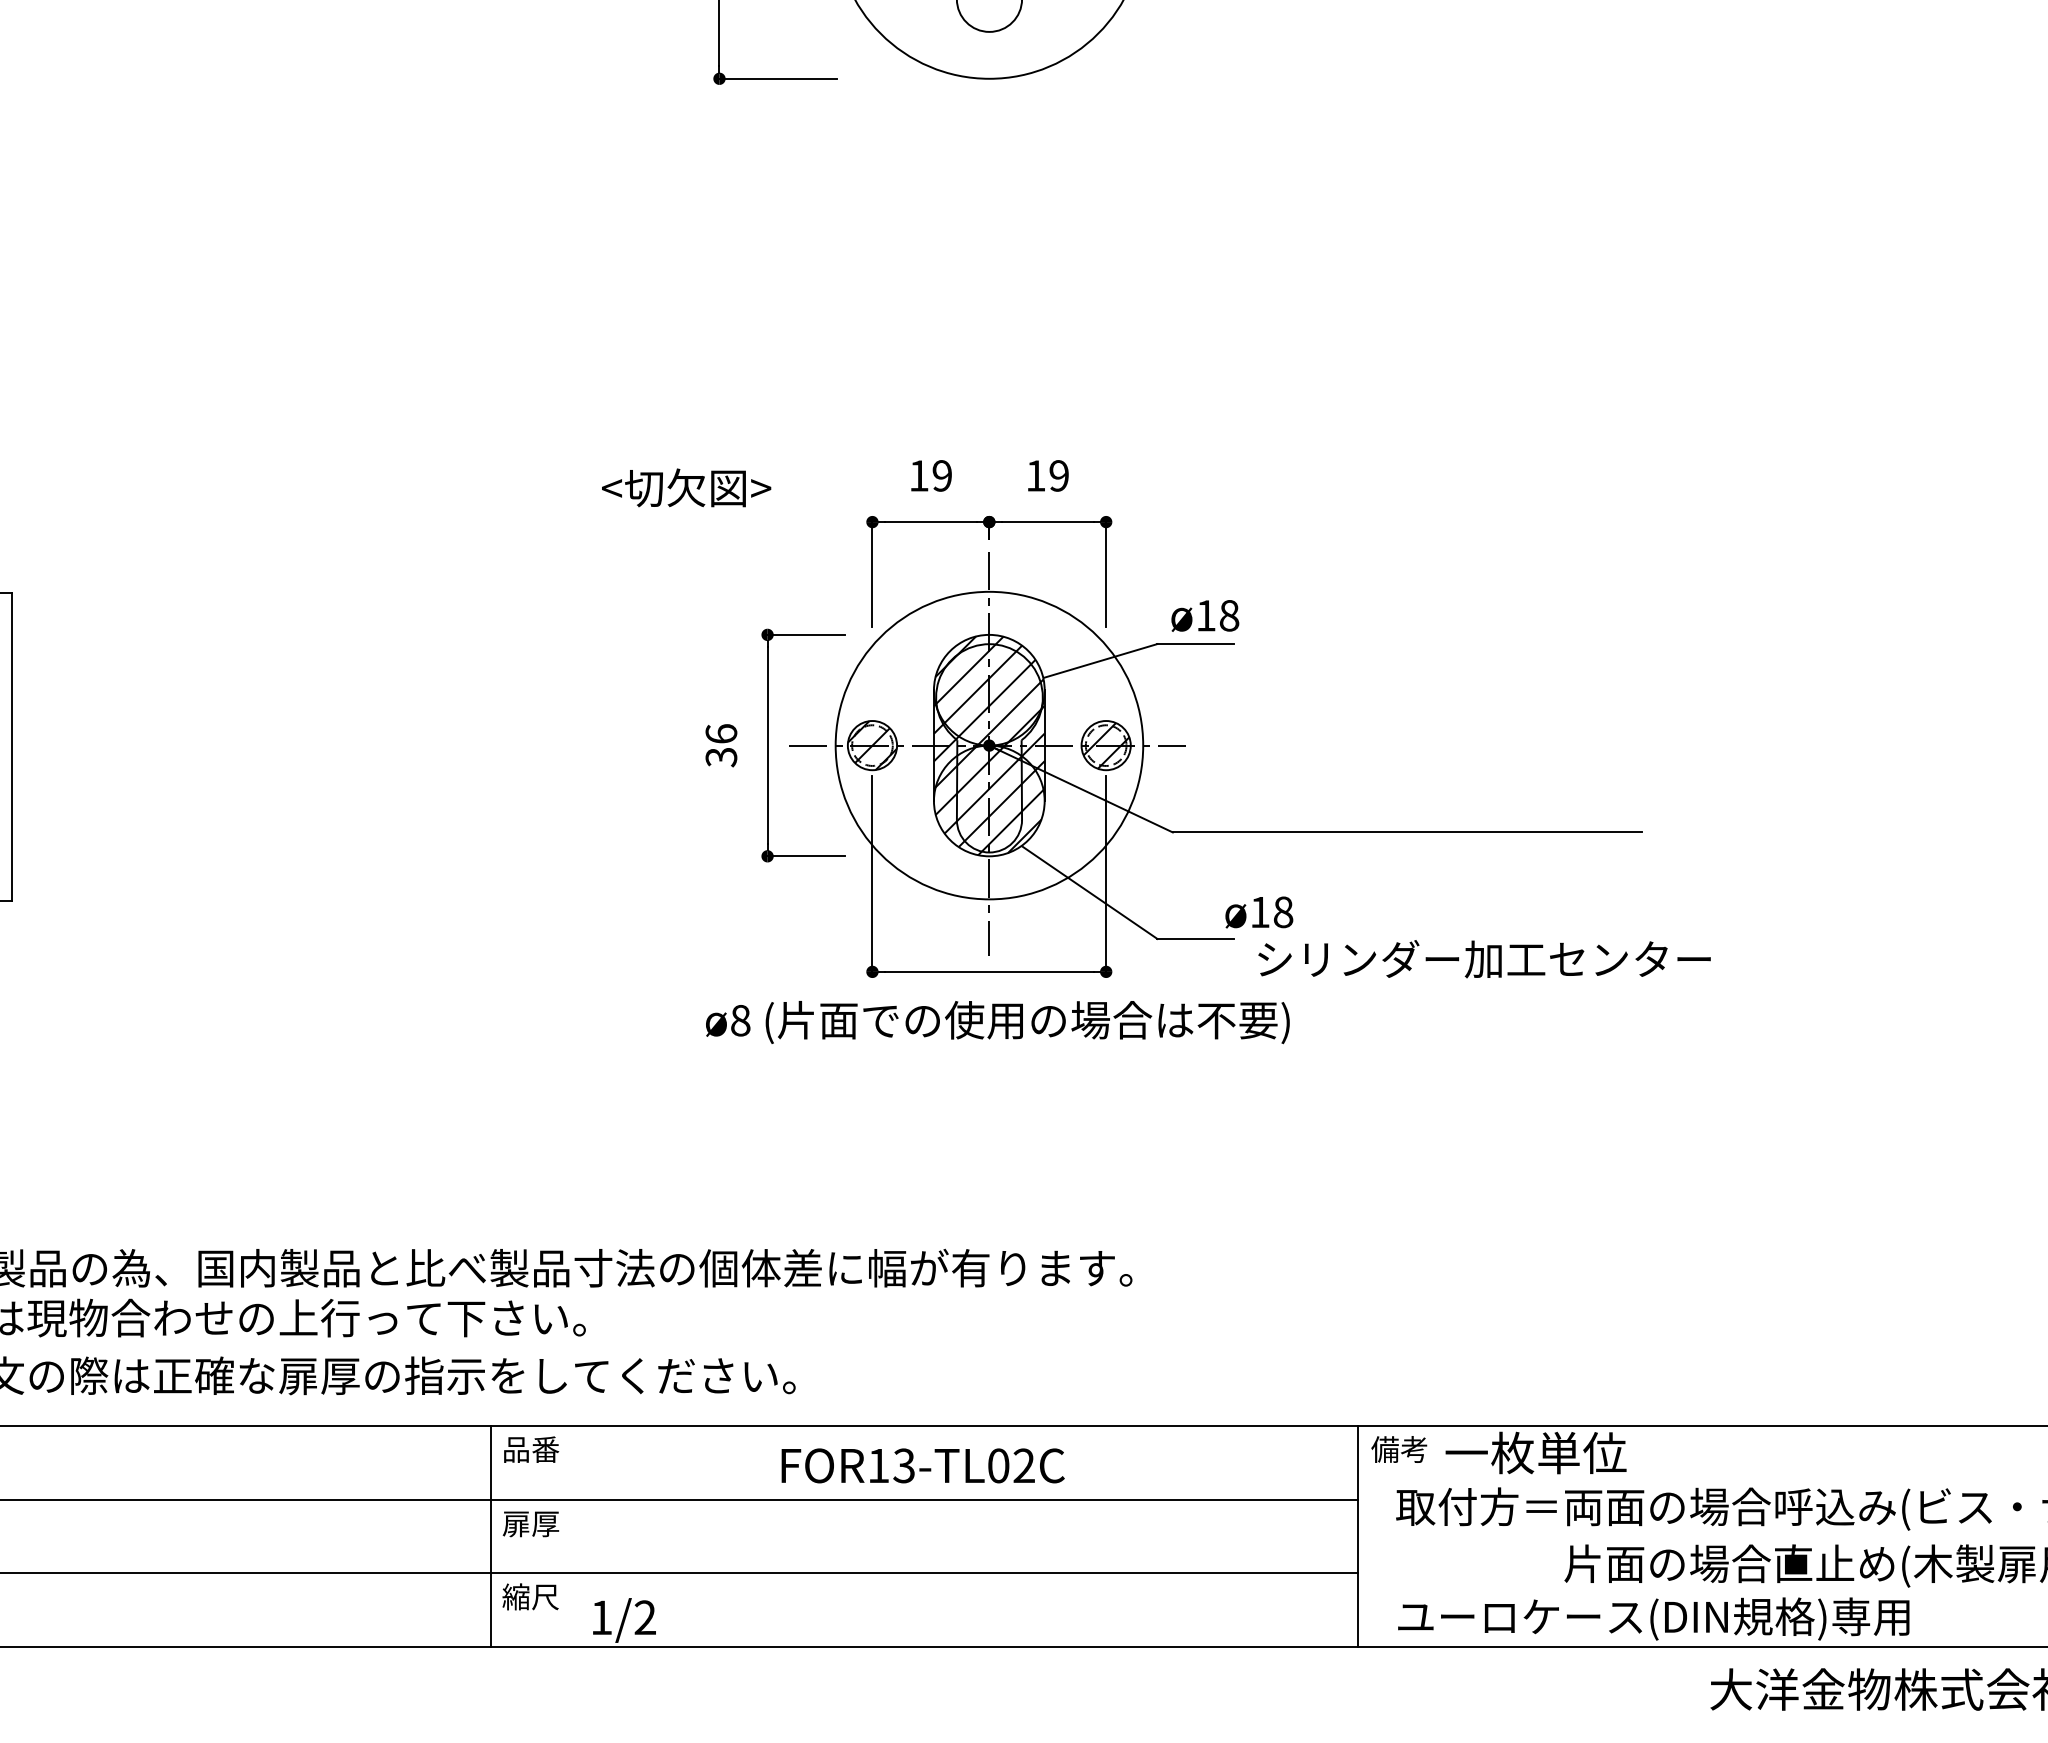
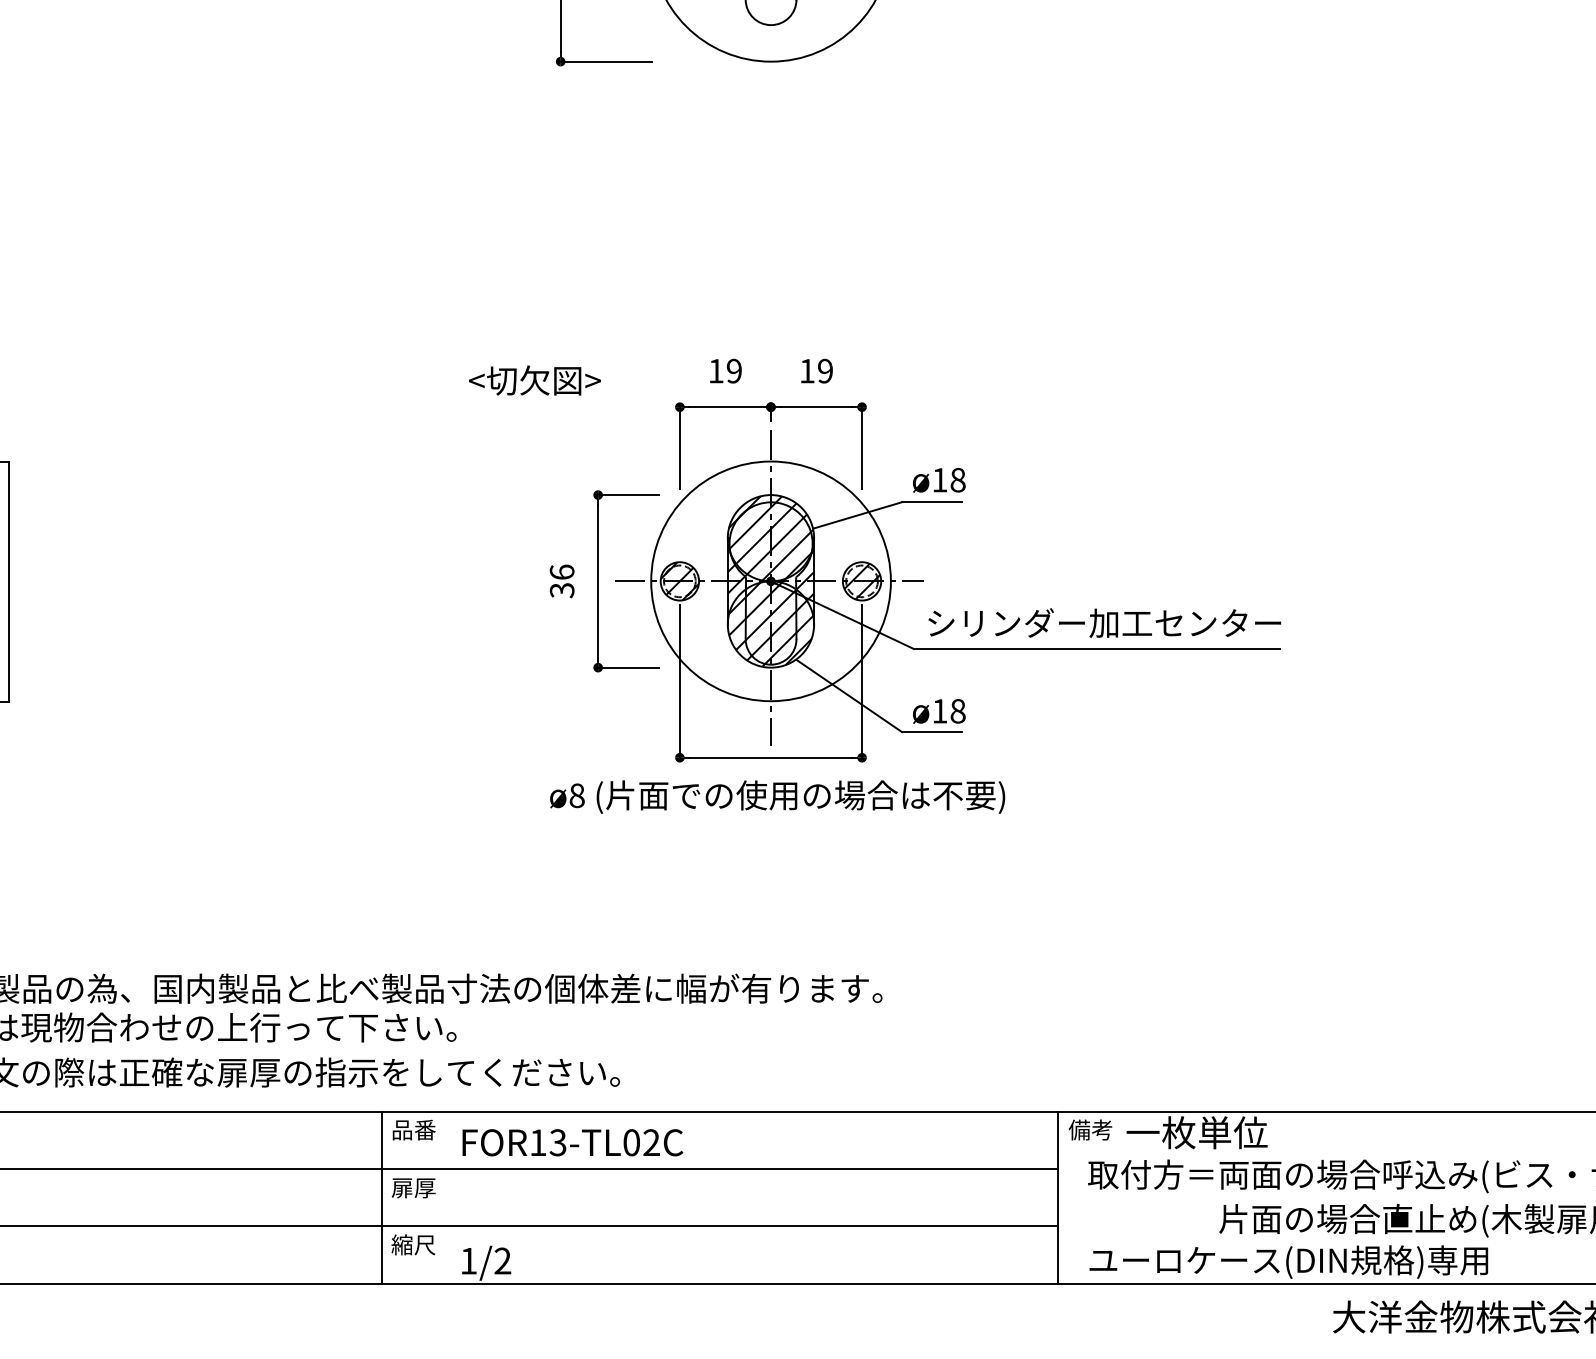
text: (1259, 912) -> (939, 711), moved
text: (1484, 959) -> (1104, 623), moved
text: (922, 1465) -> (572, 1142), moved

